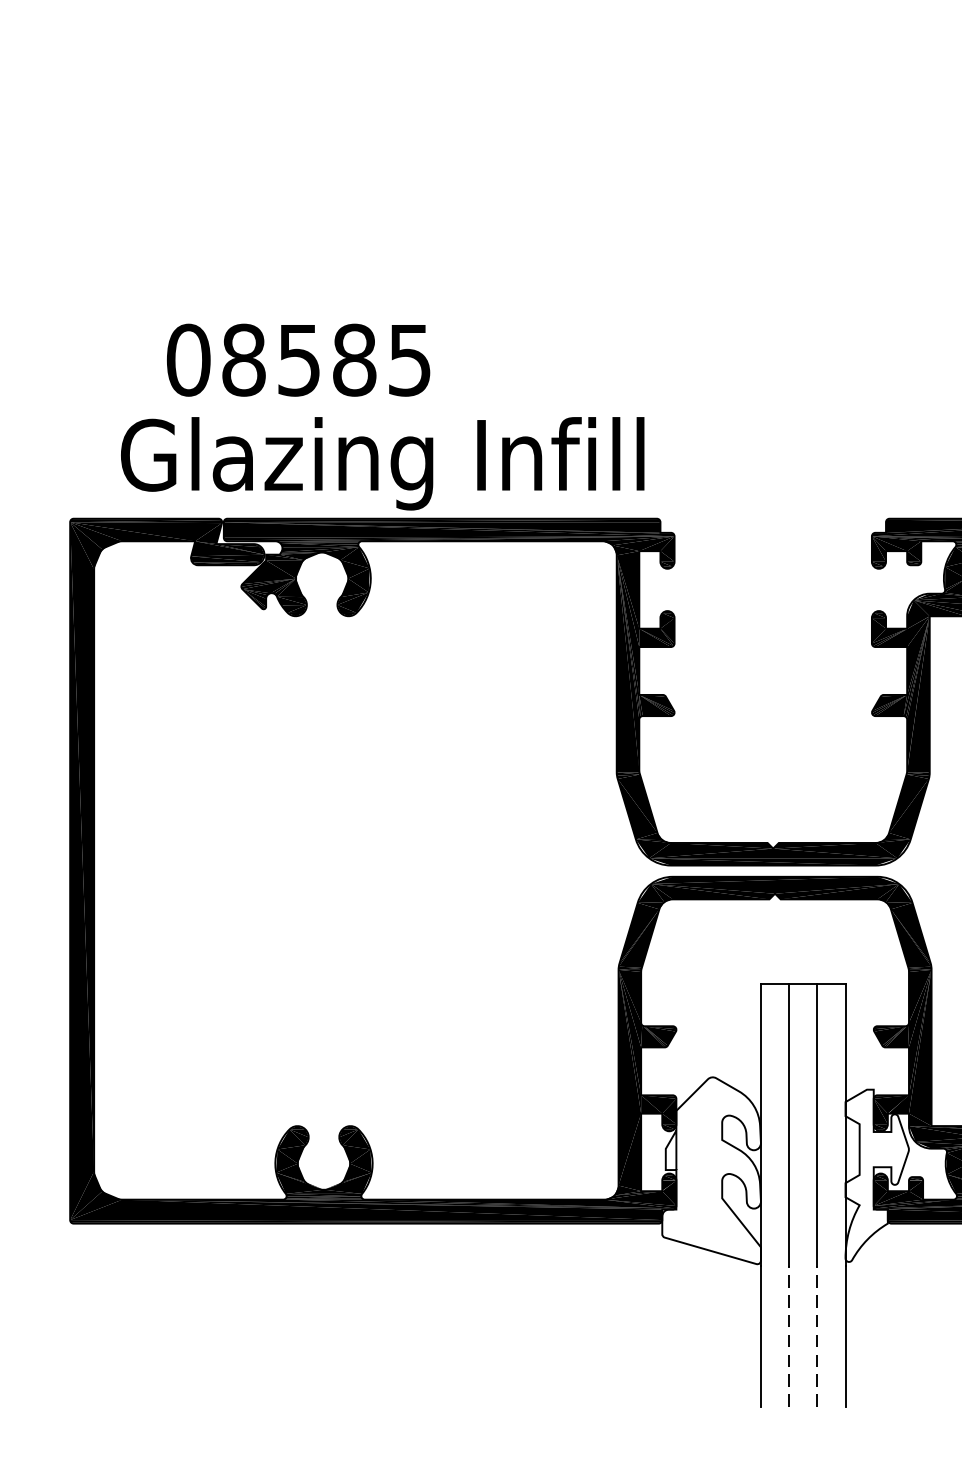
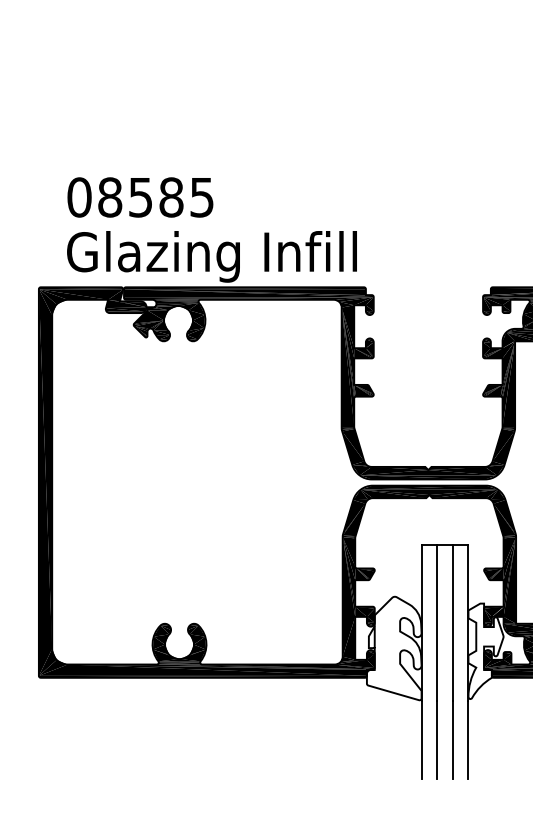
text: (298, 360) -> (140, 197), moved
line: (789, 1334) -> (437, 739), dashed -> solid
line: (816, 1334) -> (452, 739), dashed -> solid

